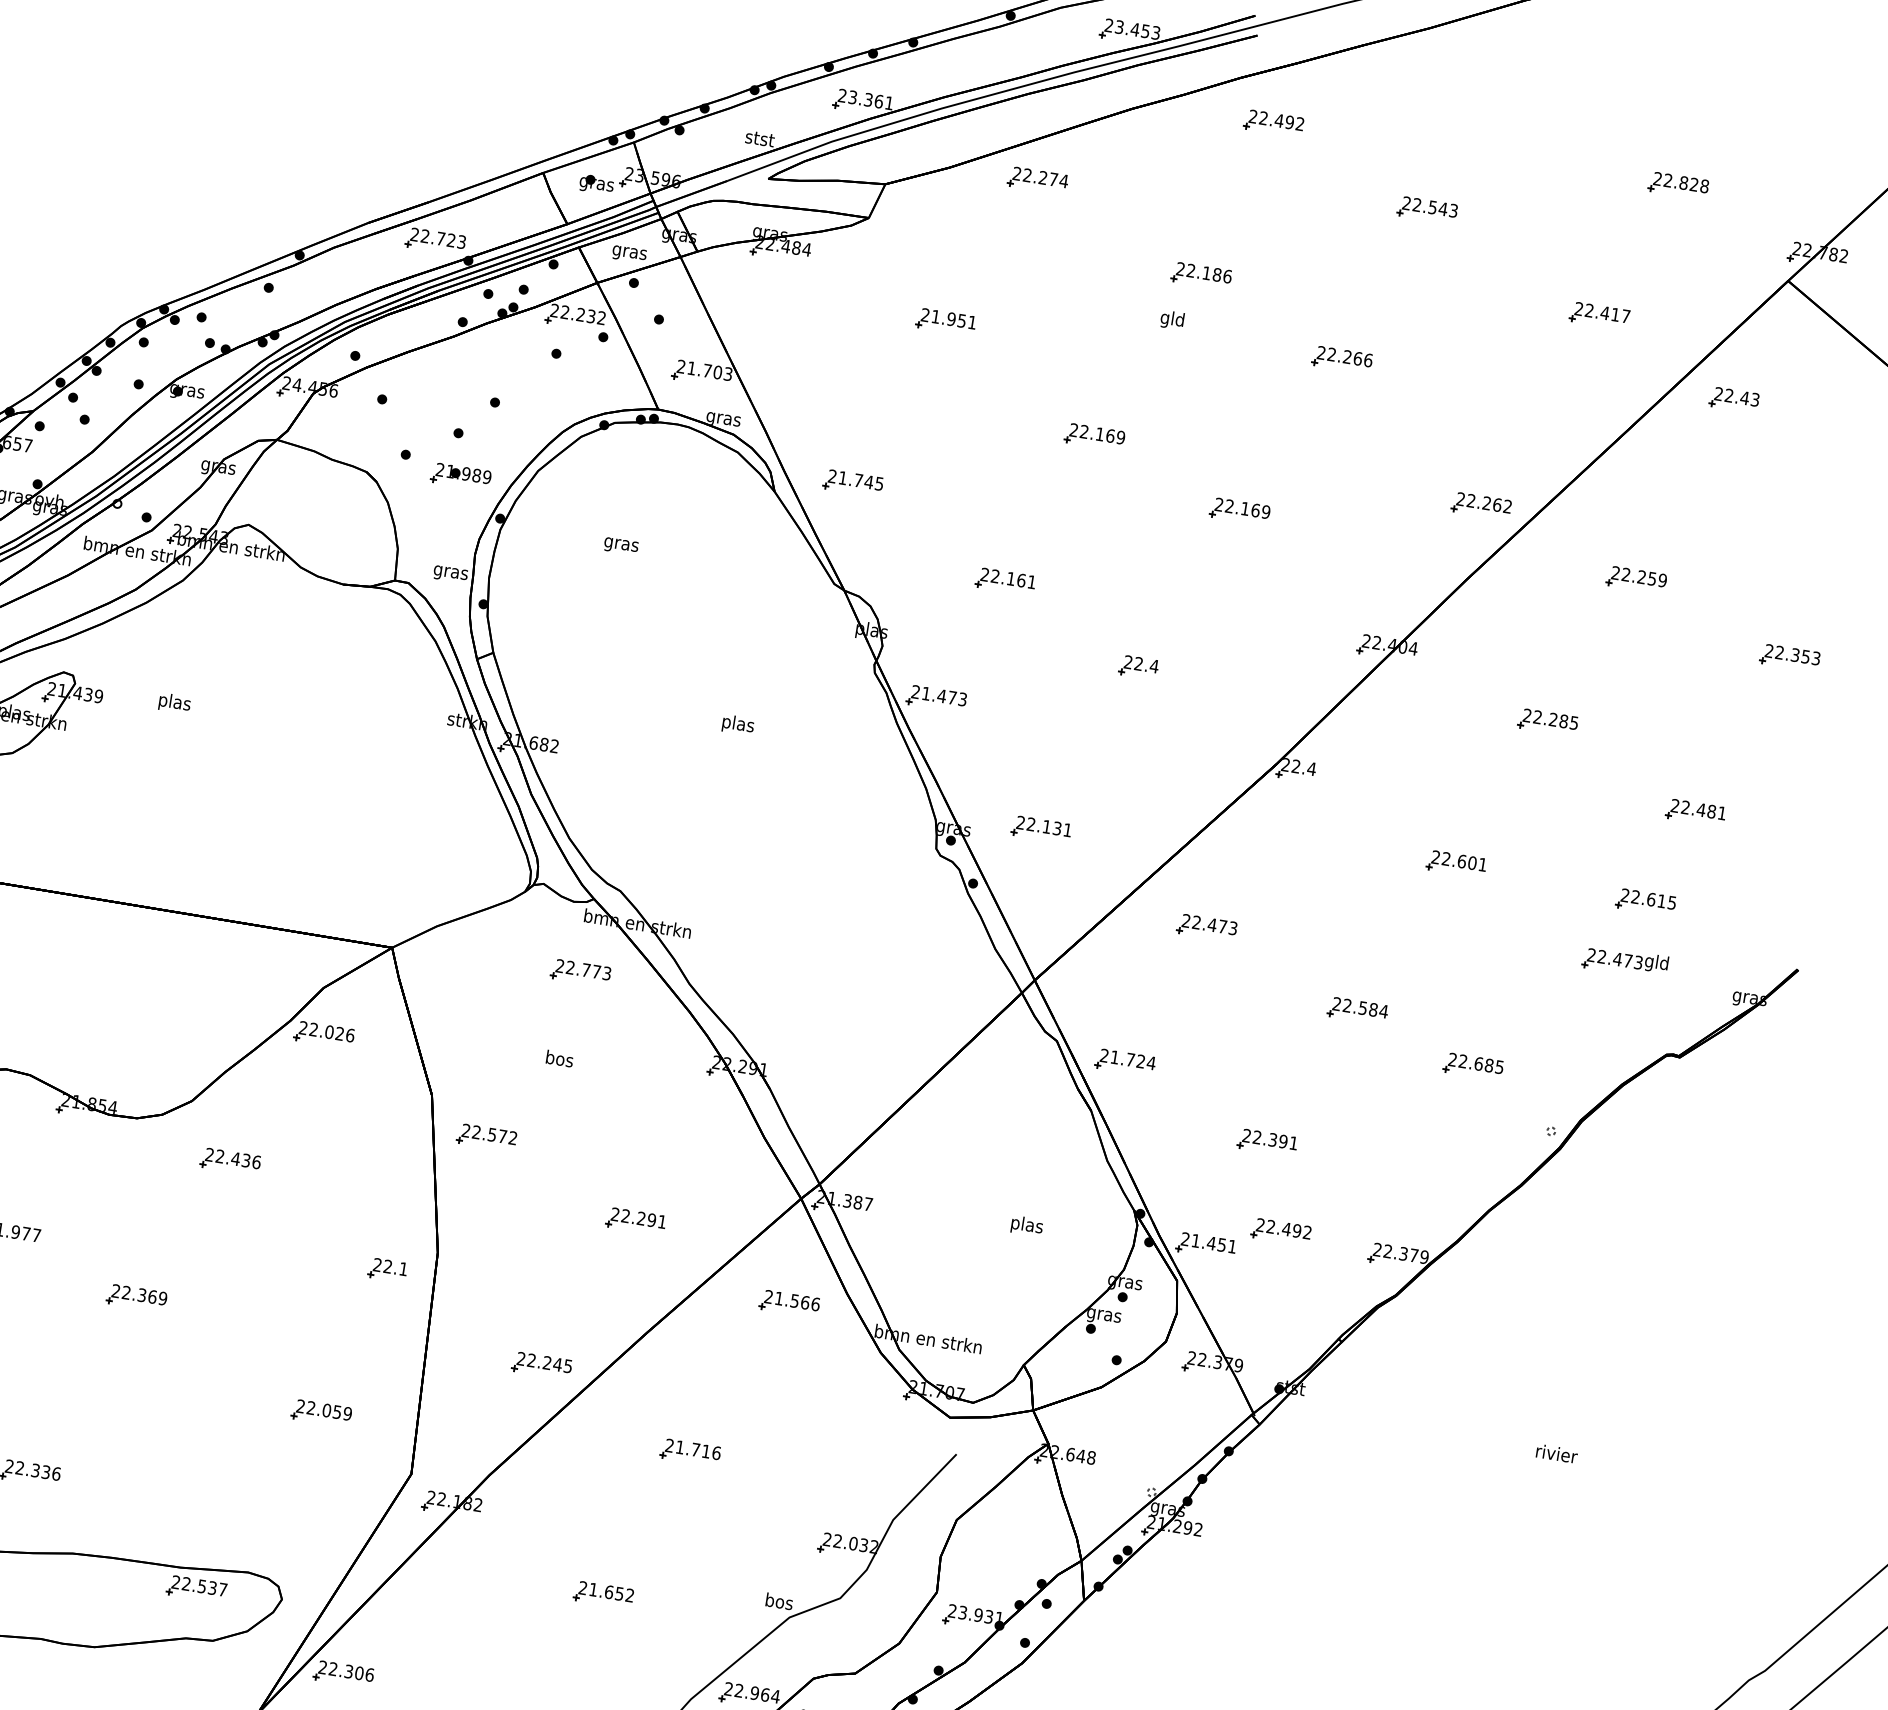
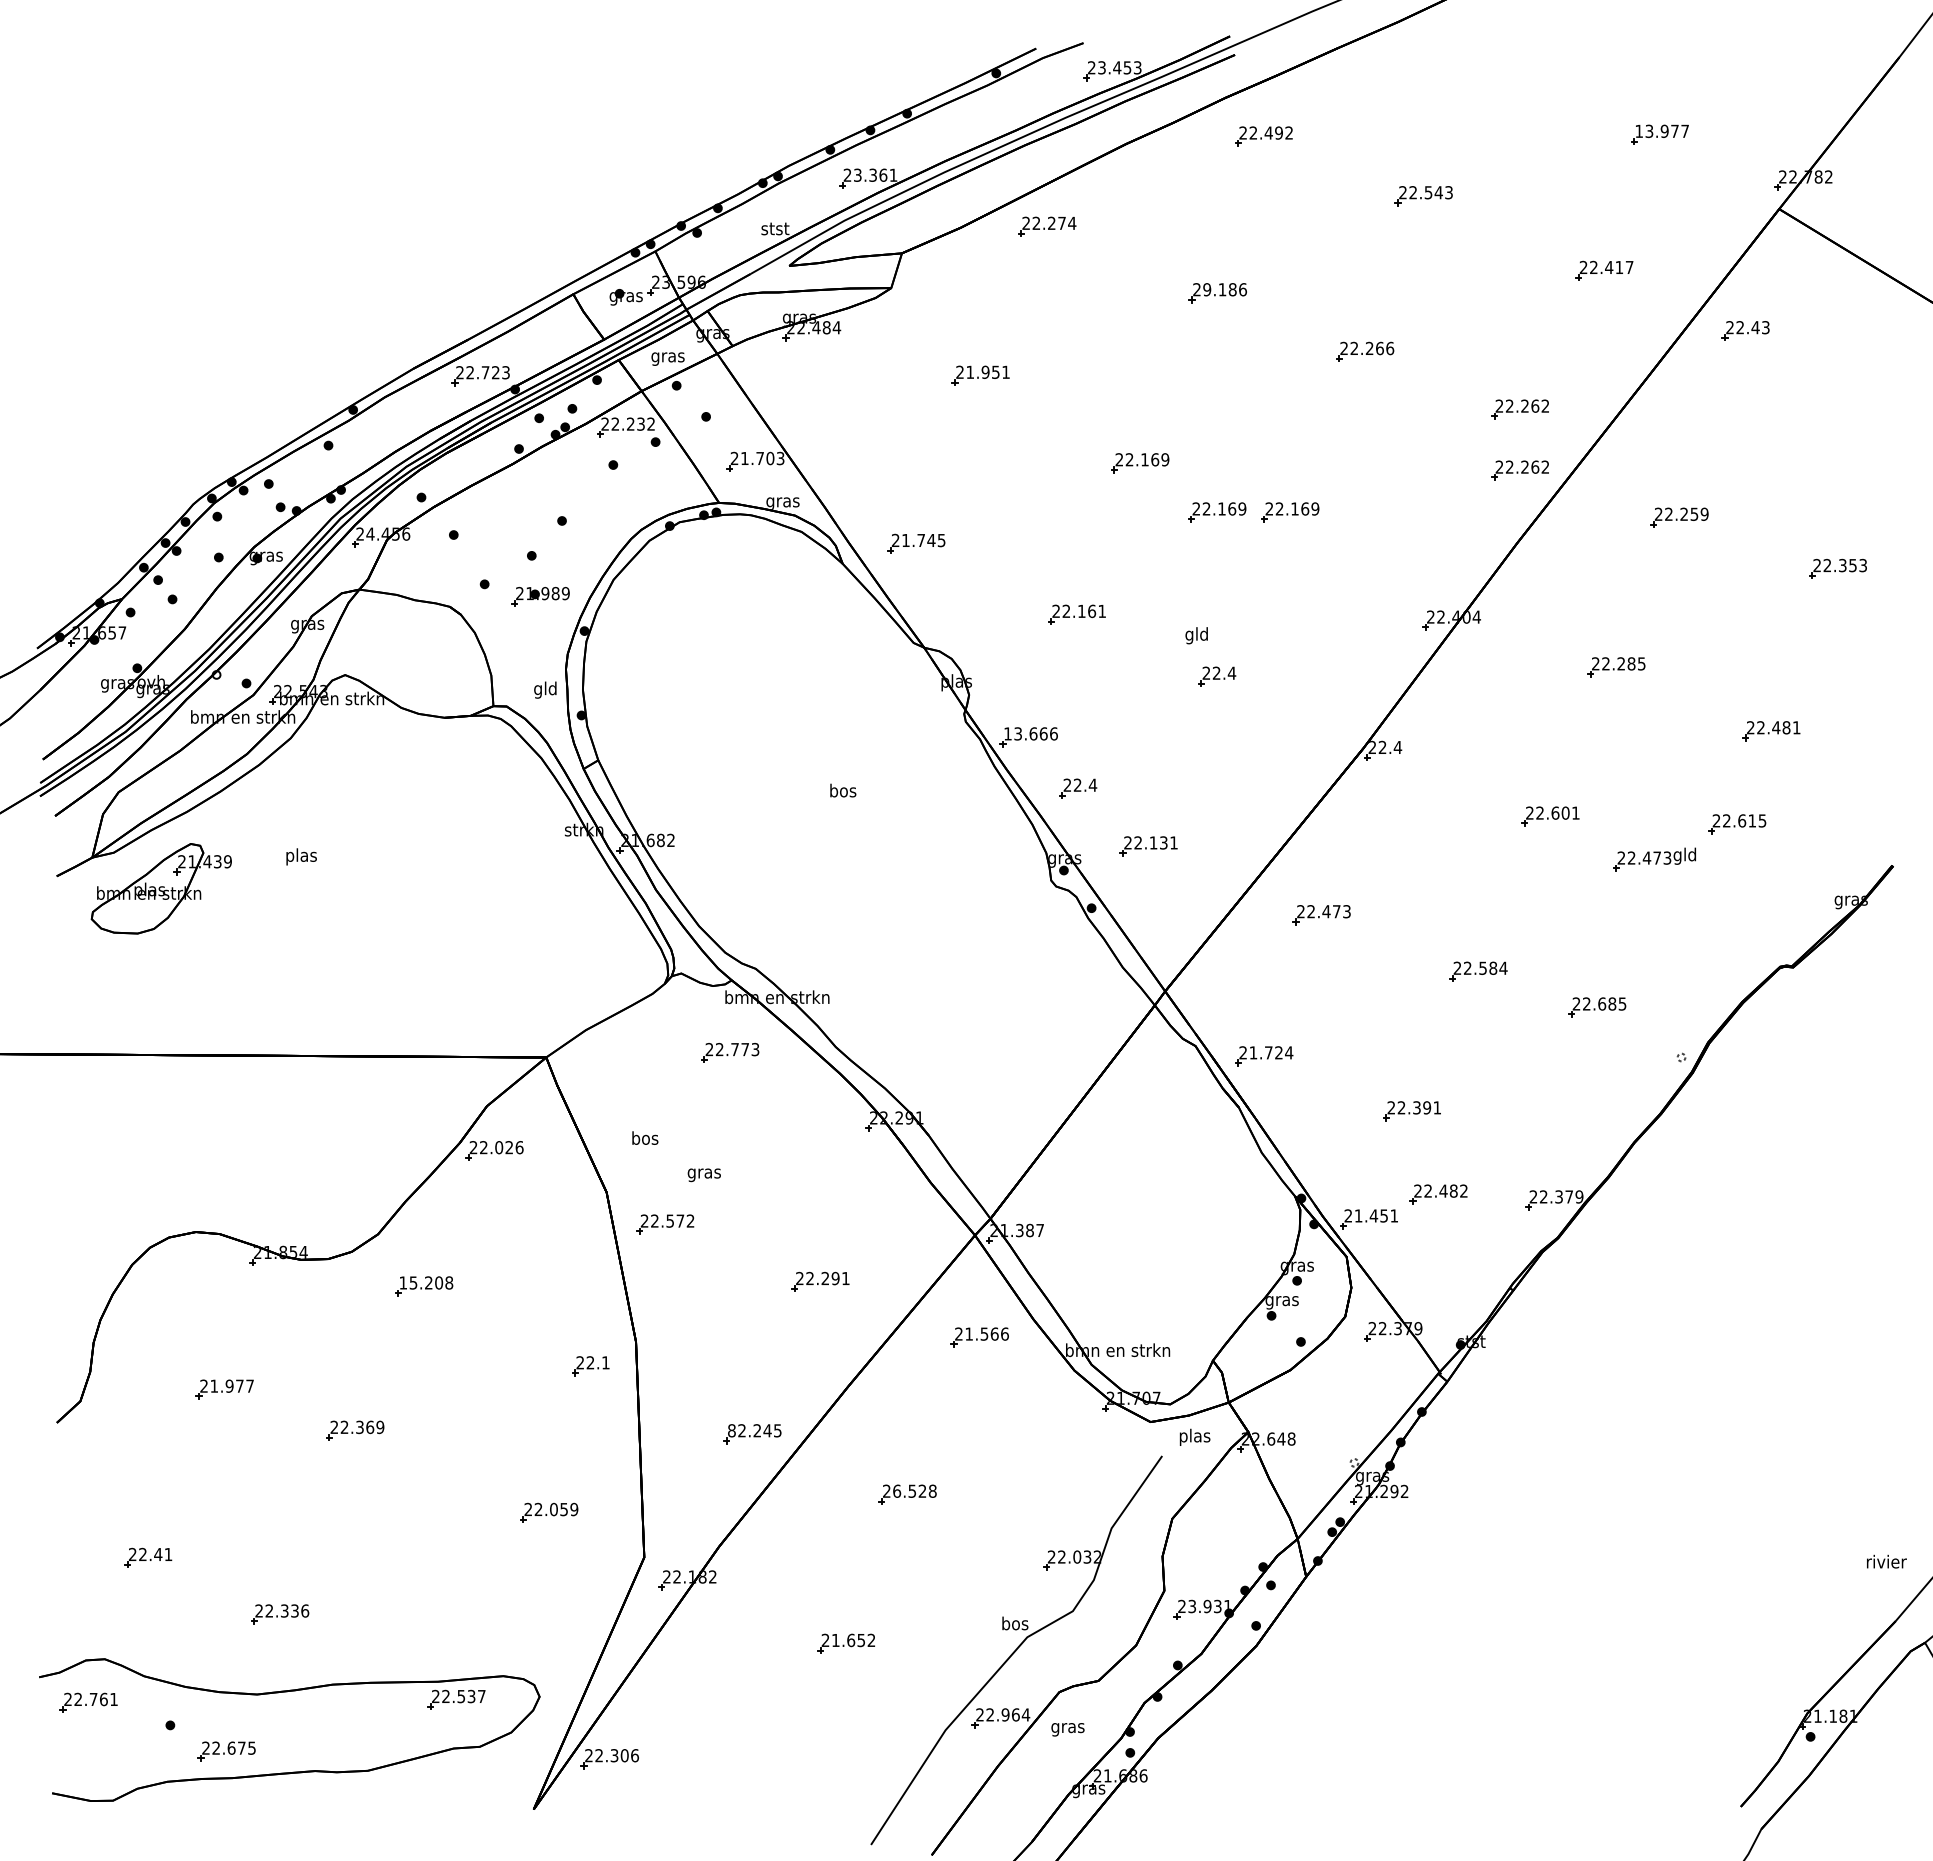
text: (1681, 182) -> (1662, 131), 22.828 -> 13.977
text: (1191, 270) -> (1207, 289), 22.186 -> 29.186
text: (1172, 319) -> (1196, 635), moved
part: (1490, 443) -> (1519, 409), added
part: (1165, 499) -> (1217, 512), added
text: (620, 546) -> (703, 1175), moved
text: (450, 571) -> (545, 689), gras -> gld
text: (938, 695) -> (1030, 733), 21.473 -> 13.666
text: (738, 724) -> (843, 791), plas -> bos
part: (979, 759) -> (1078, 788), added
part: (1625, 962) -> (1654, 859), moved
text: (560, 1058) -> (645, 1137), moved
text: (233, 1158) -> (426, 1282), 22.436 -> 15.208
text: (1026, 1225) -> (1194, 1436), moved
text: (1296, 1230) -> (1453, 1190), 22.492 -> 22.482
text: (520, 1358) -> (731, 1430), 22.245 -> 82.245
text: (698, 1449) -> (914, 1490), 21.716 -> 26.528
text: (1556, 1453) -> (1886, 1561), moved

